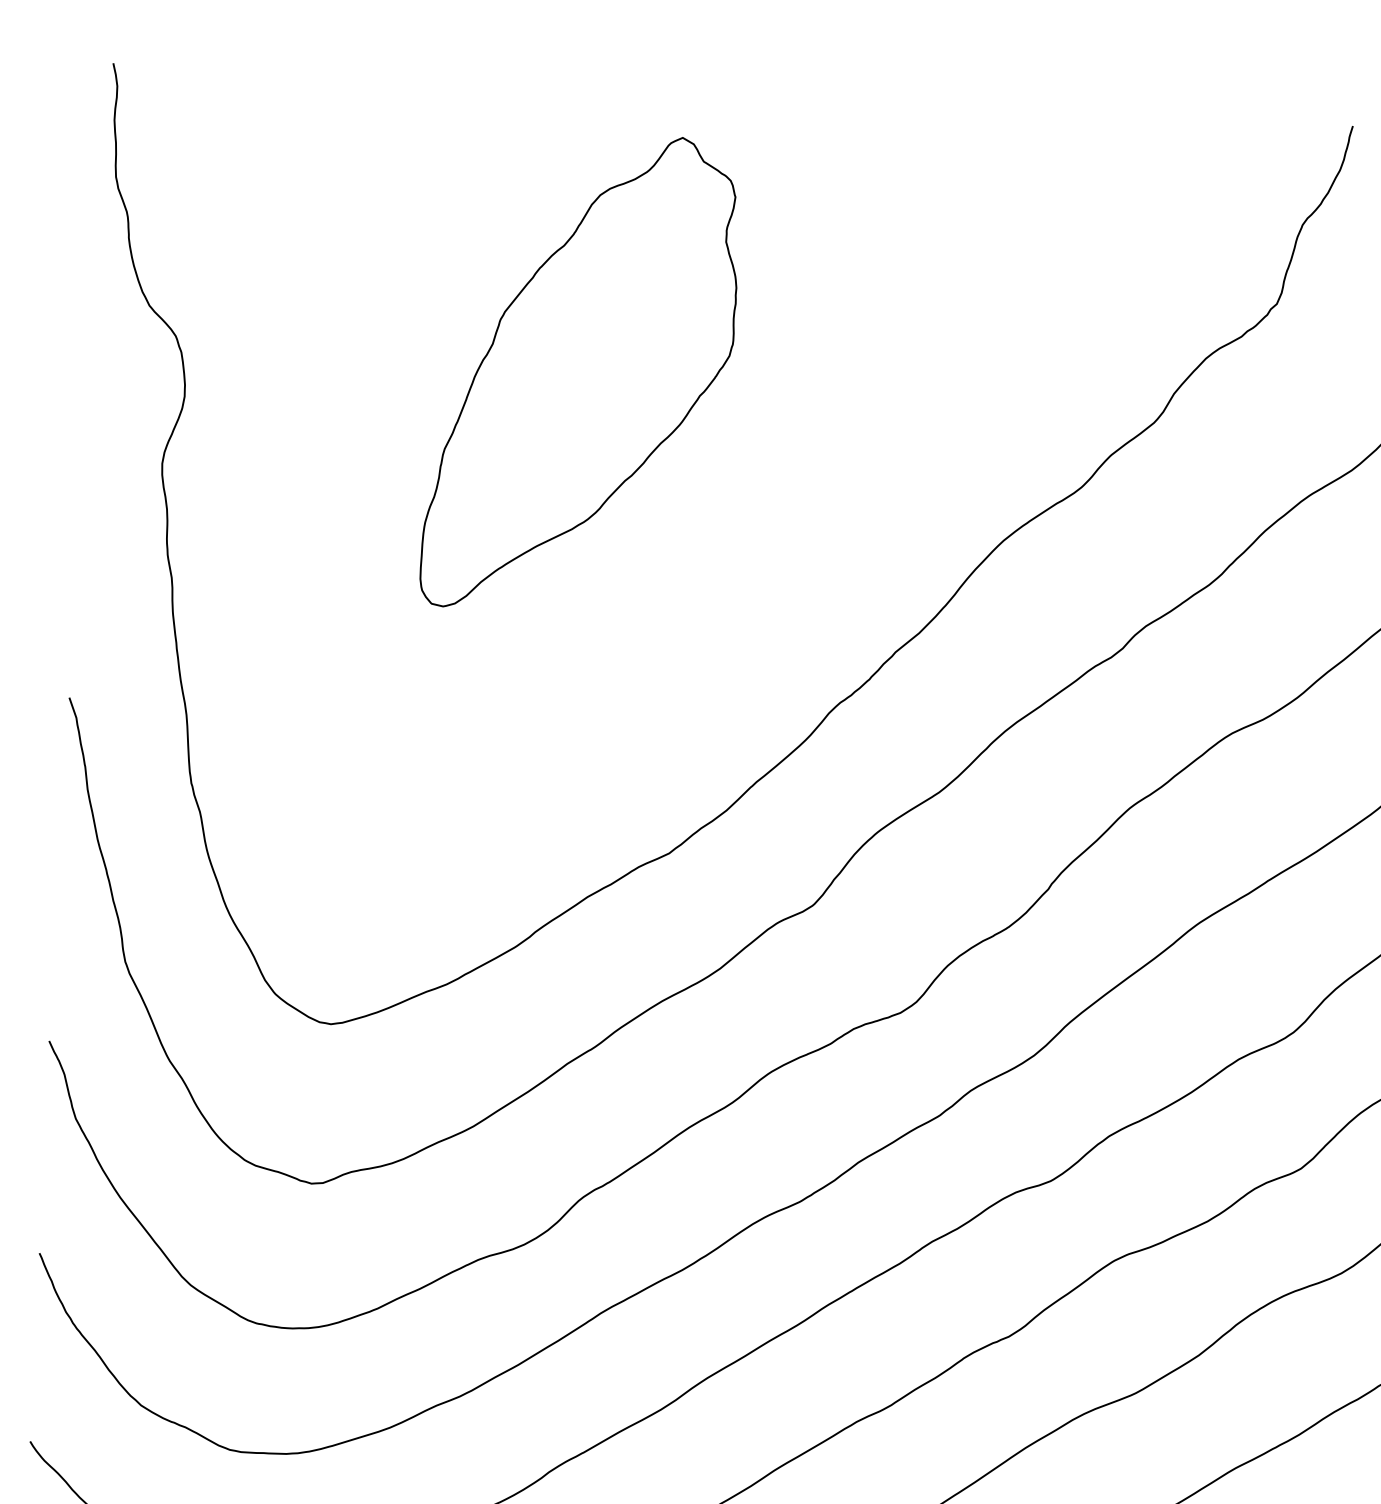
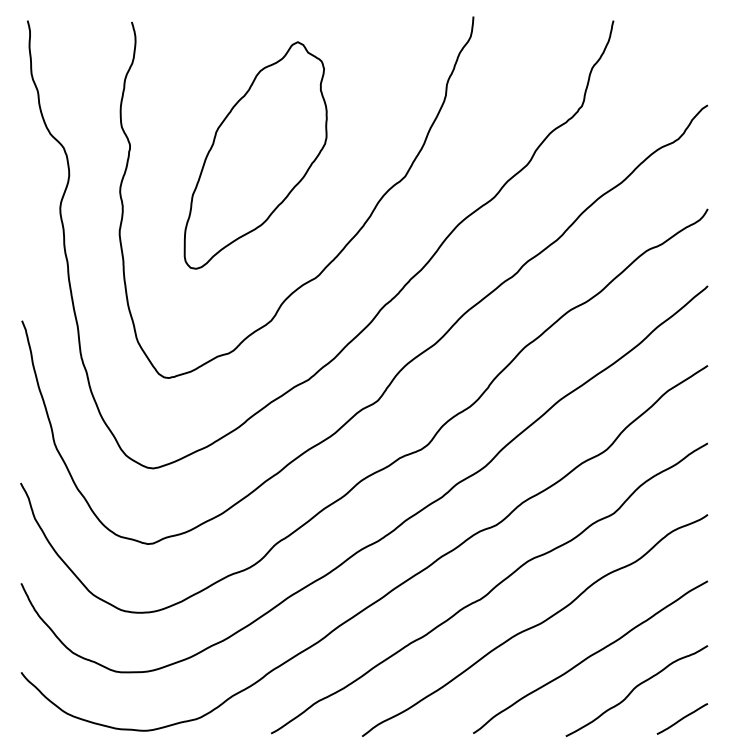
curve: (761, 571) -> (345, 244), added

